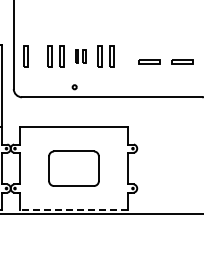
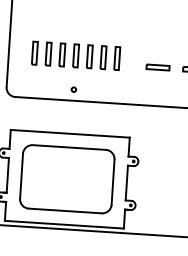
part: (25, 56) -> (33, 53), moved
part: (80, 56) -> (82, 56), size x1.67
part: (73, 168) -> (66, 179), size x1.67
line: (74, 209) -> (64, 224), dashed -> solid

